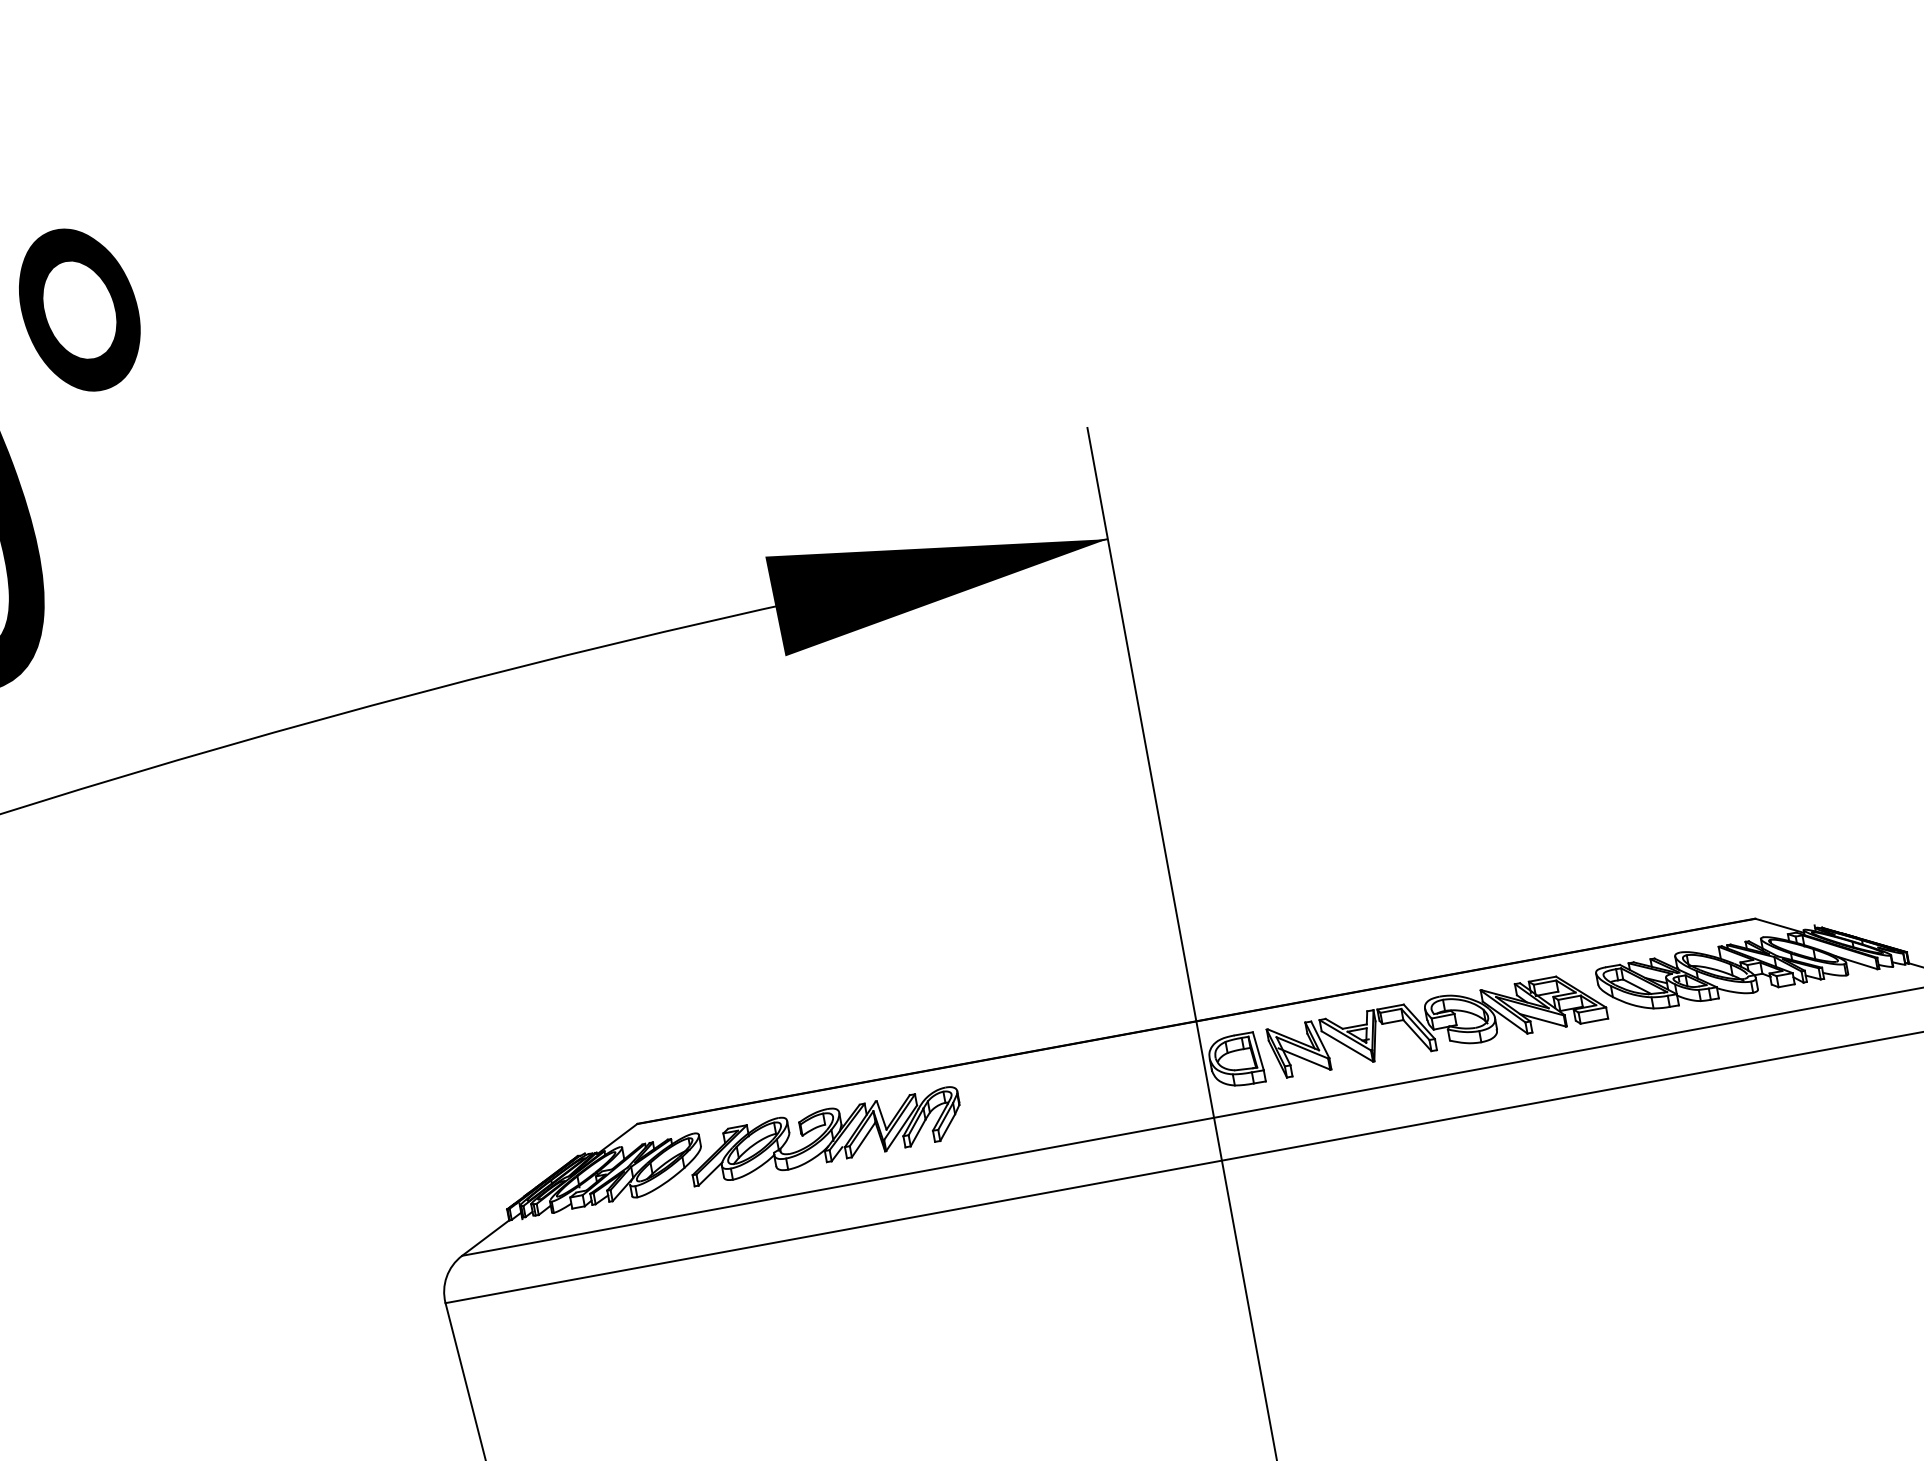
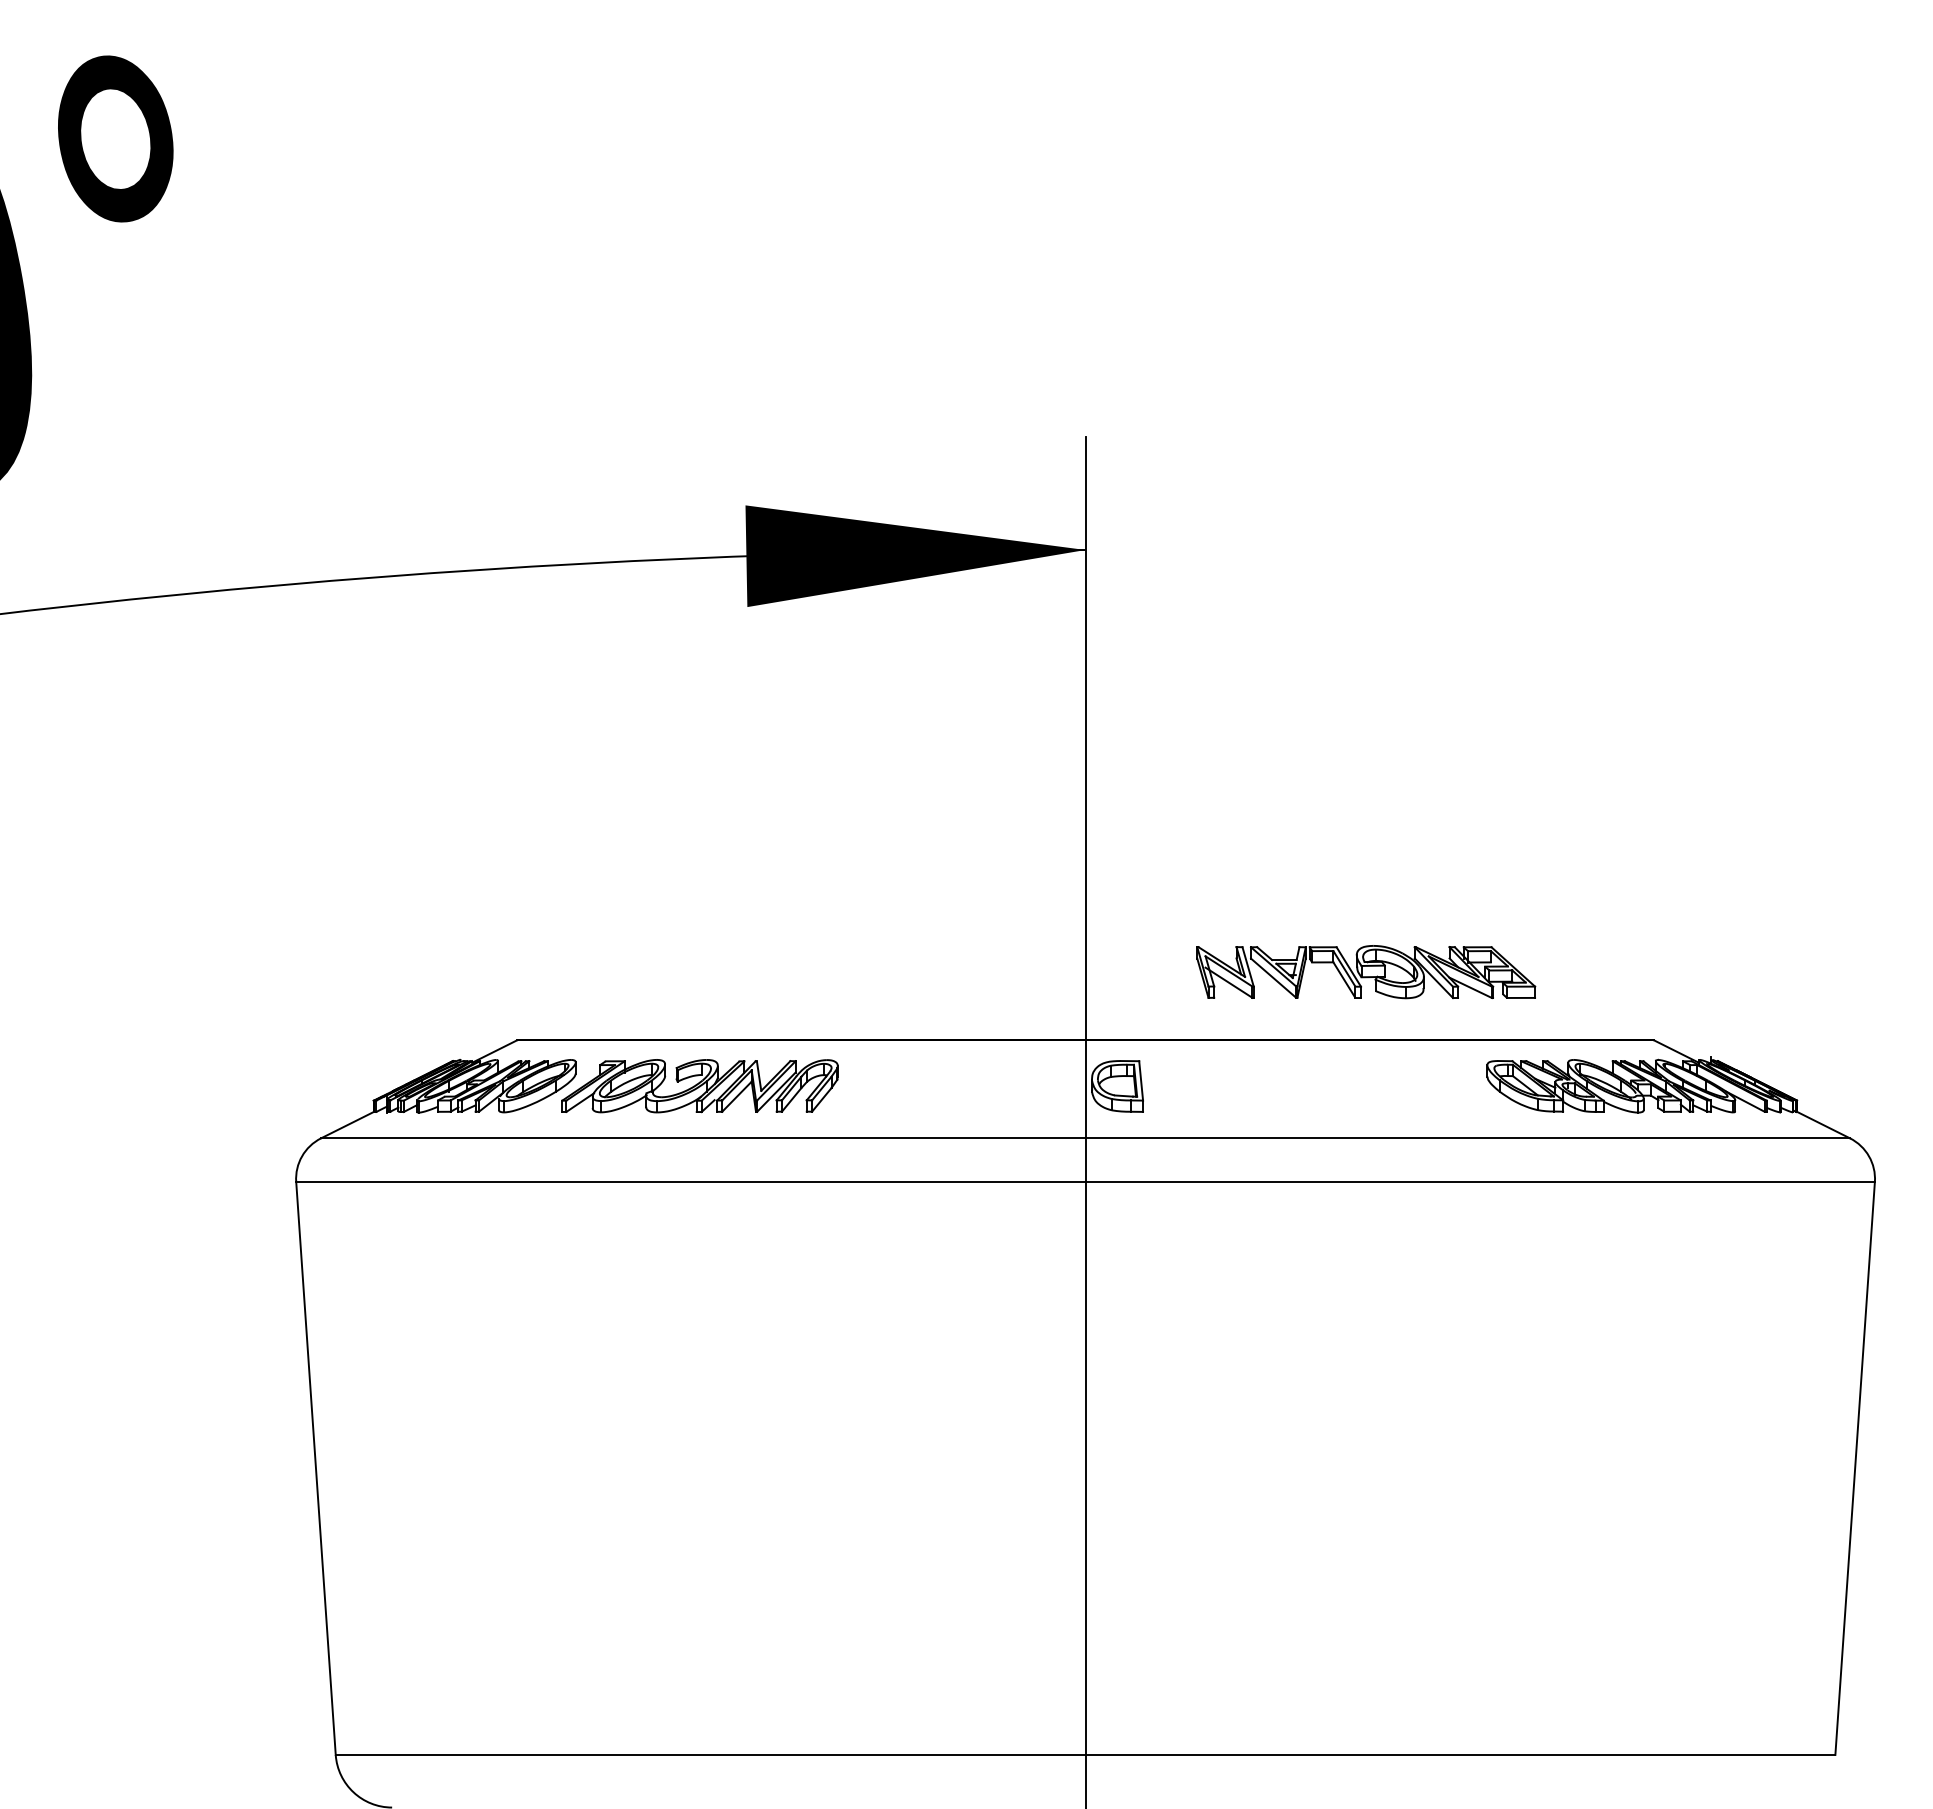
part: (1437, 1024) -> (1366, 972), moved

